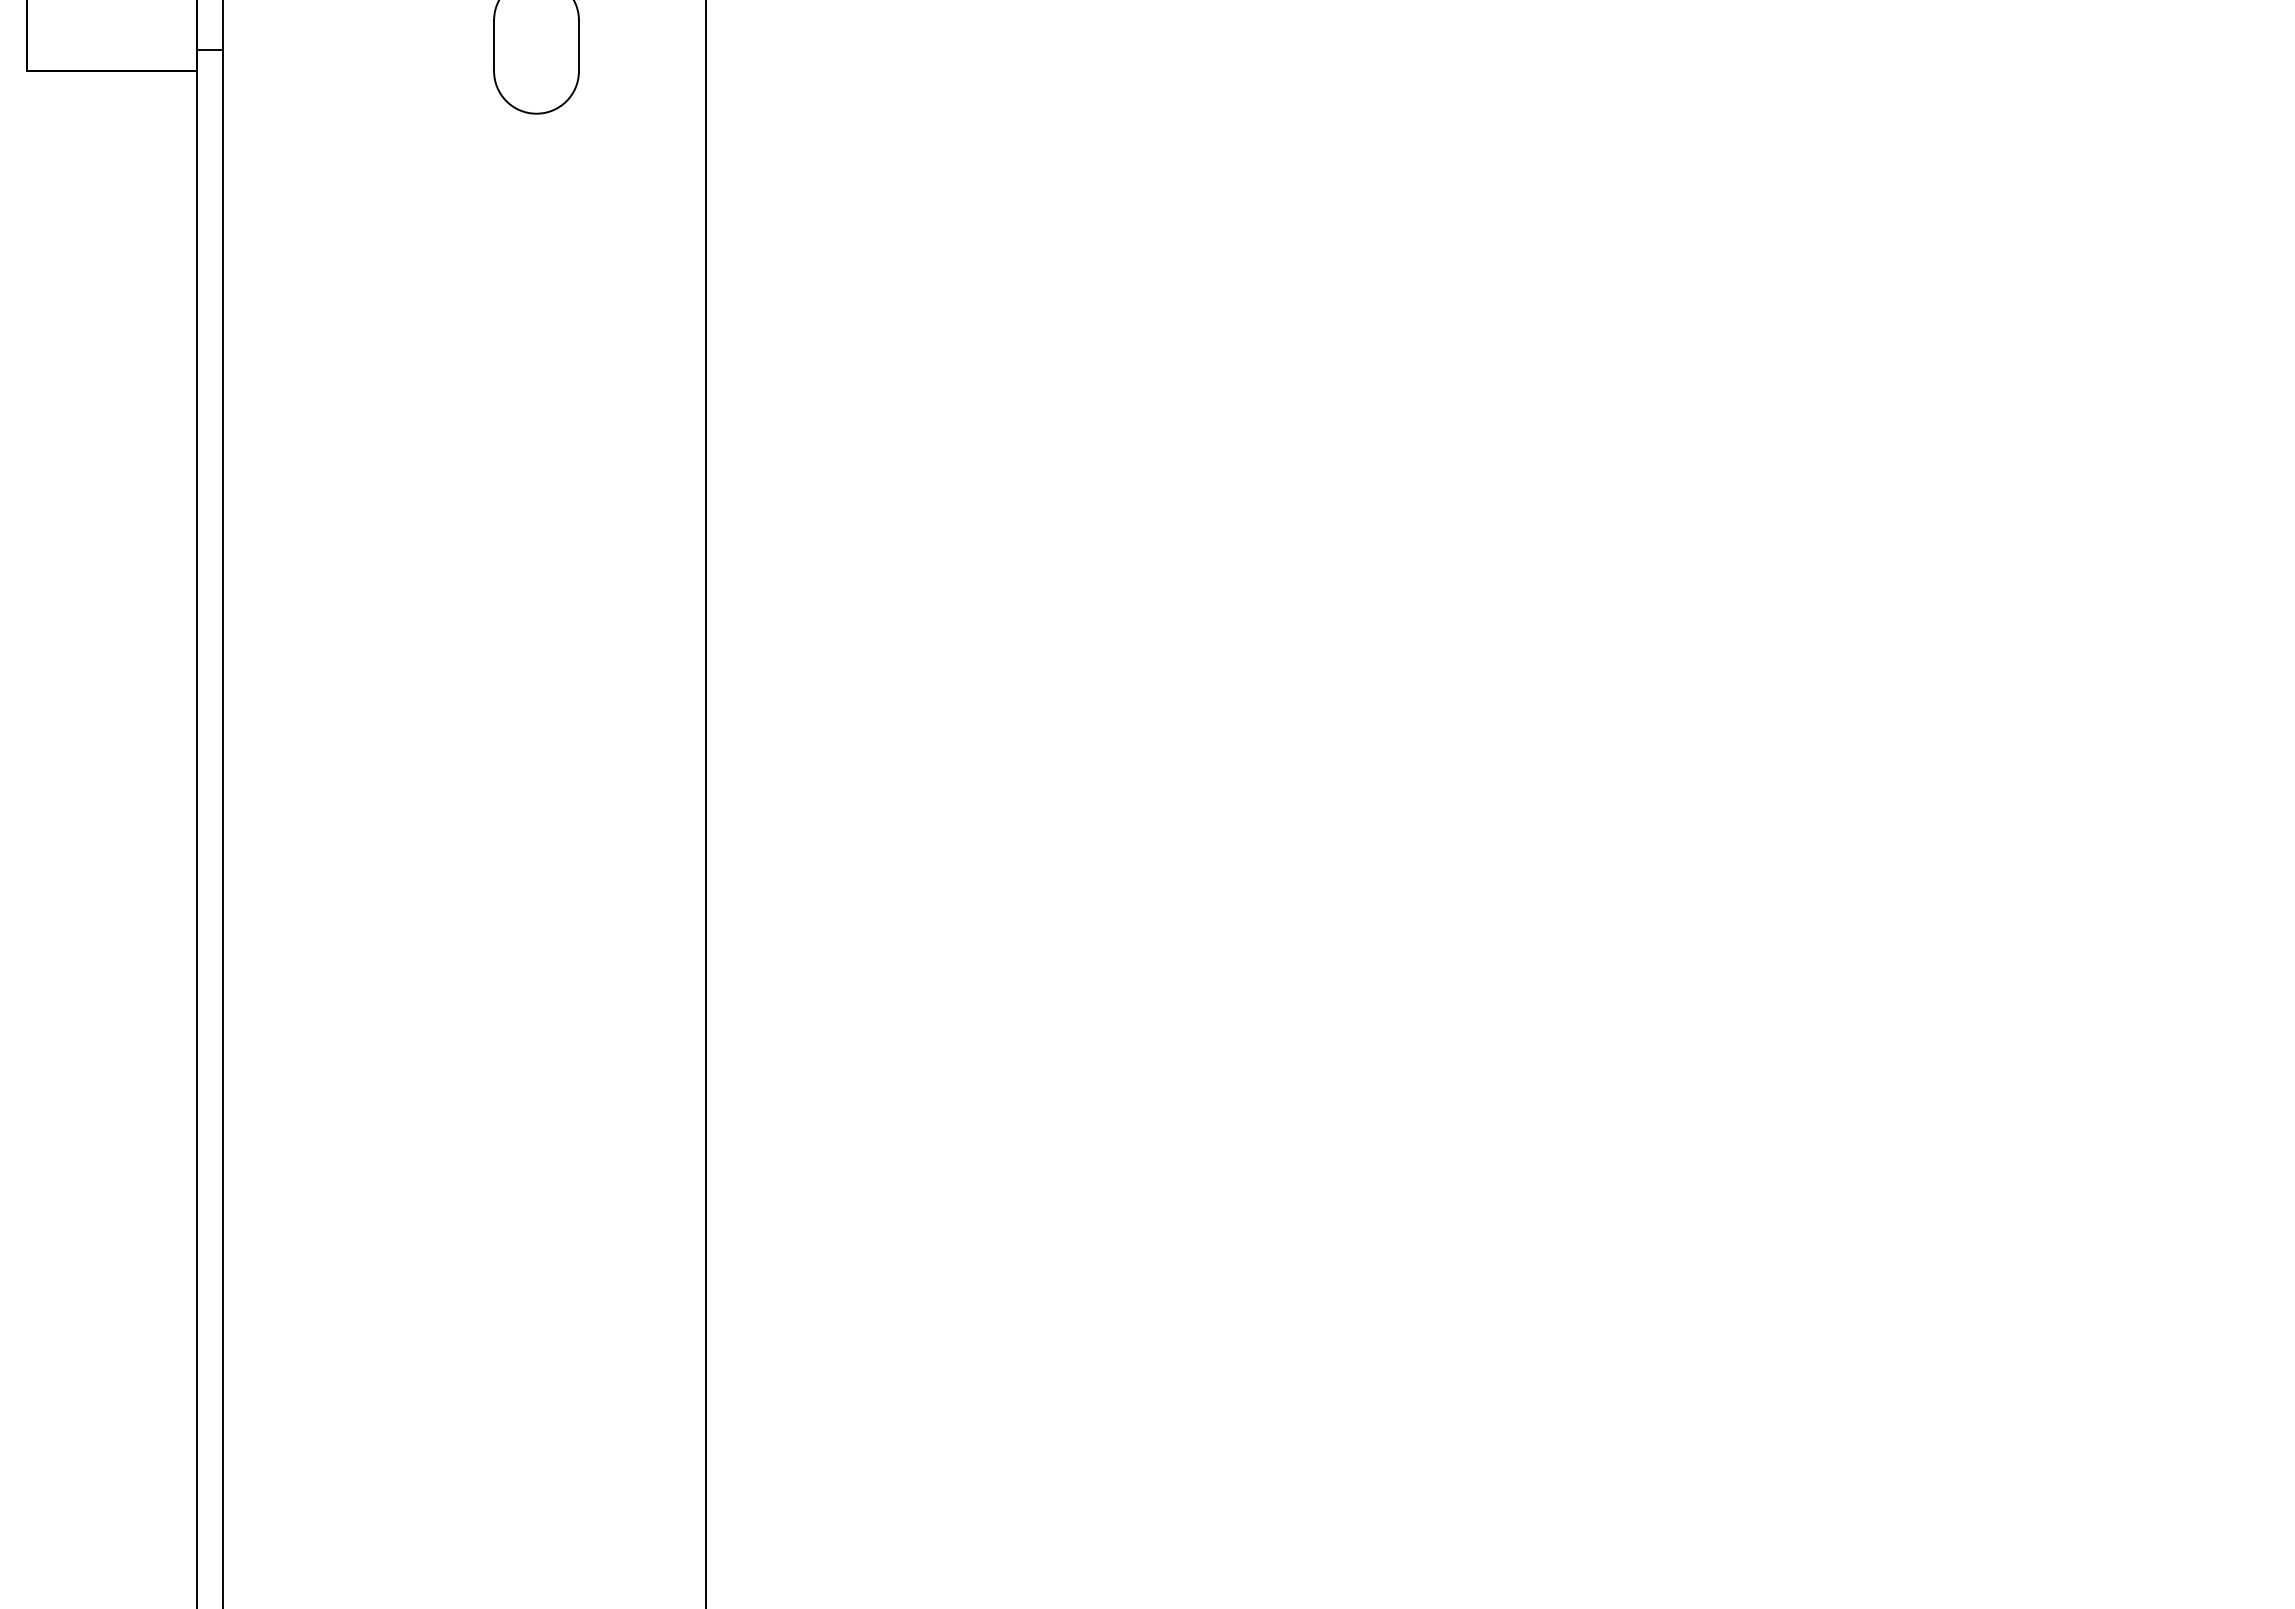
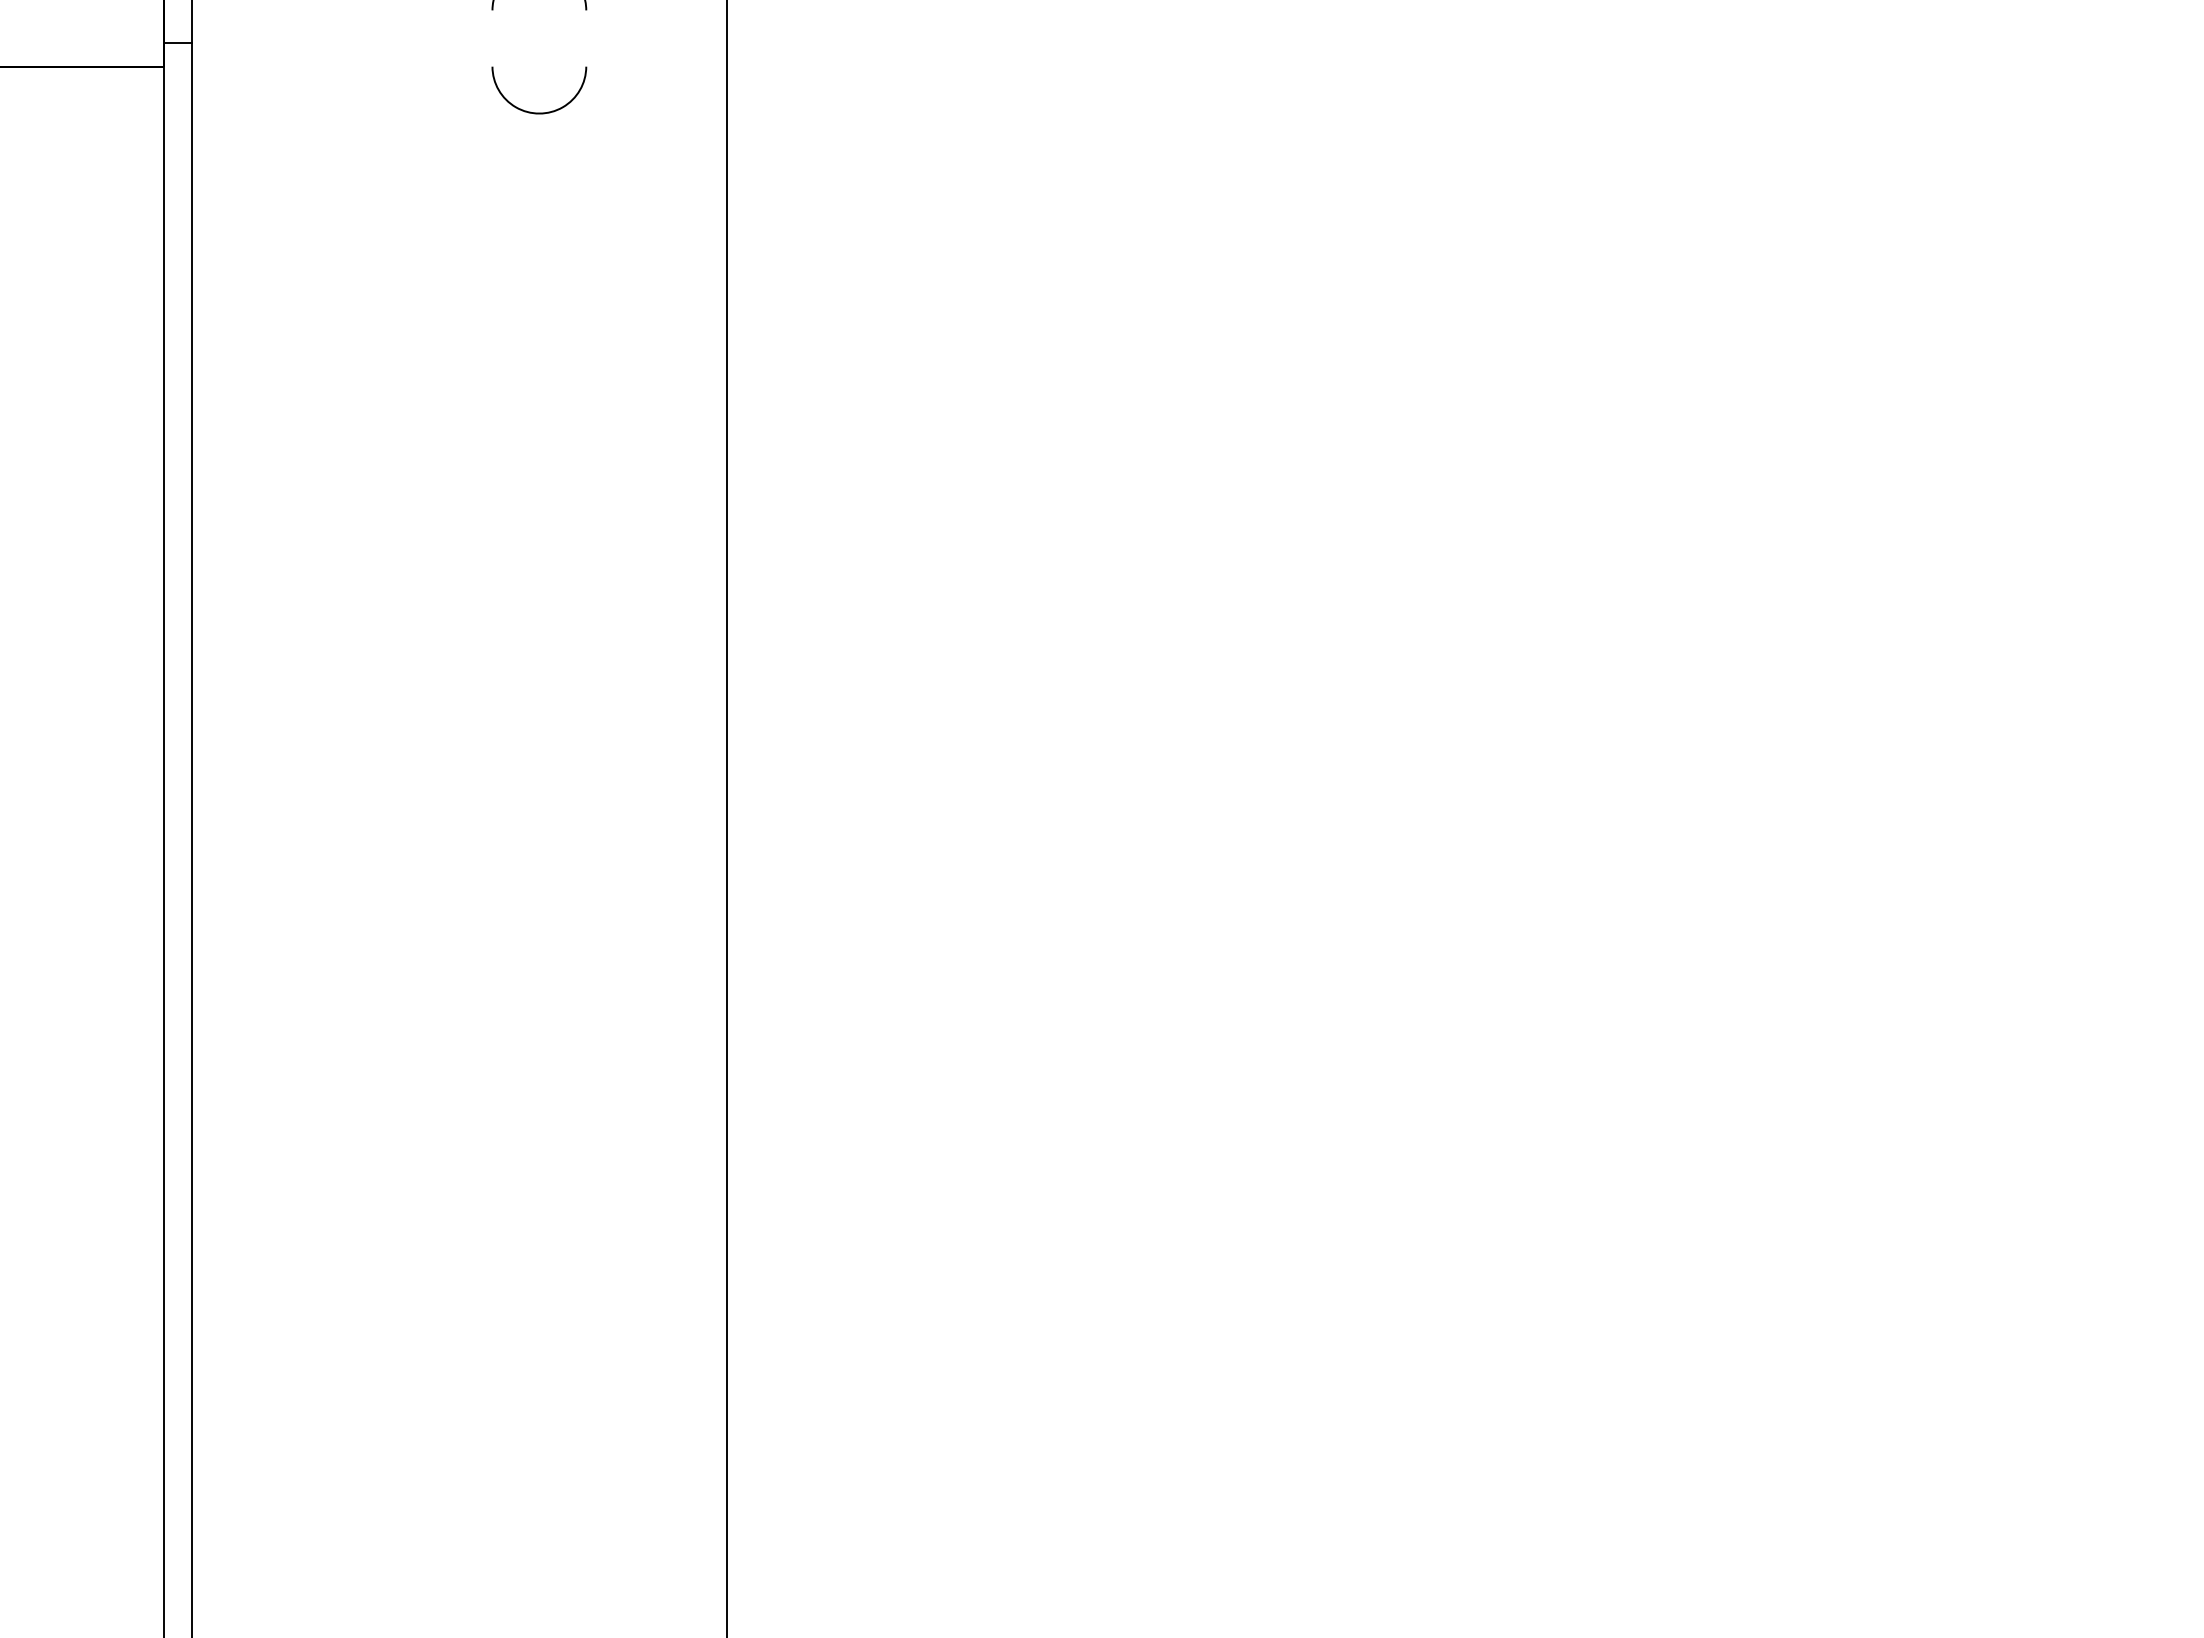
line: (494, 45) -> (492, 38), removed
line: (578, 45) -> (585, 38), removed

